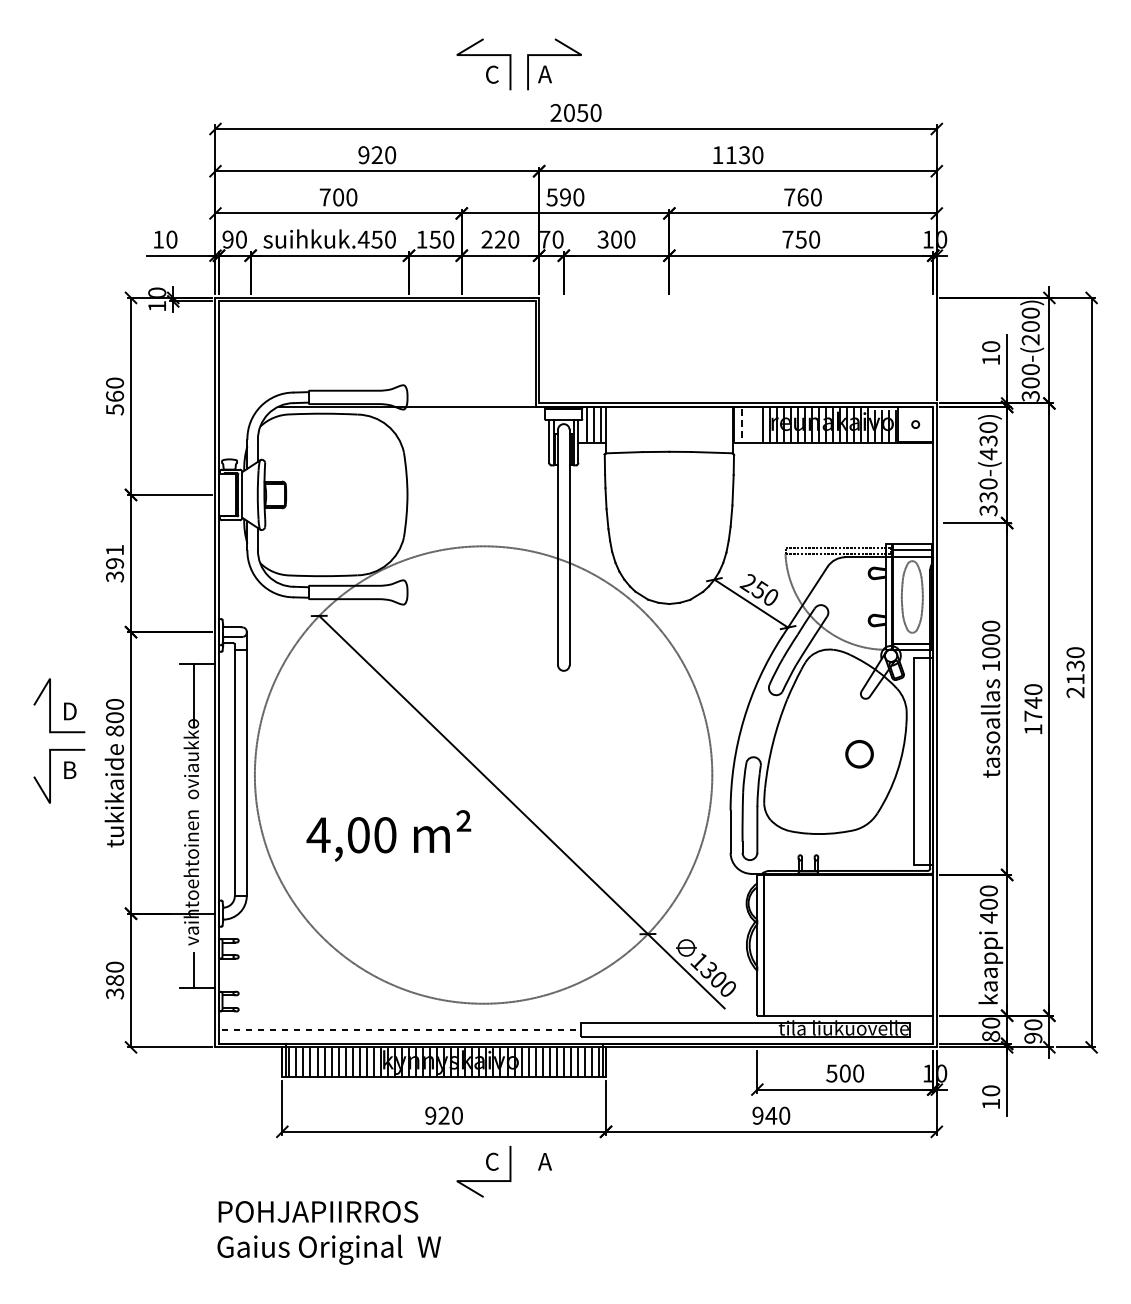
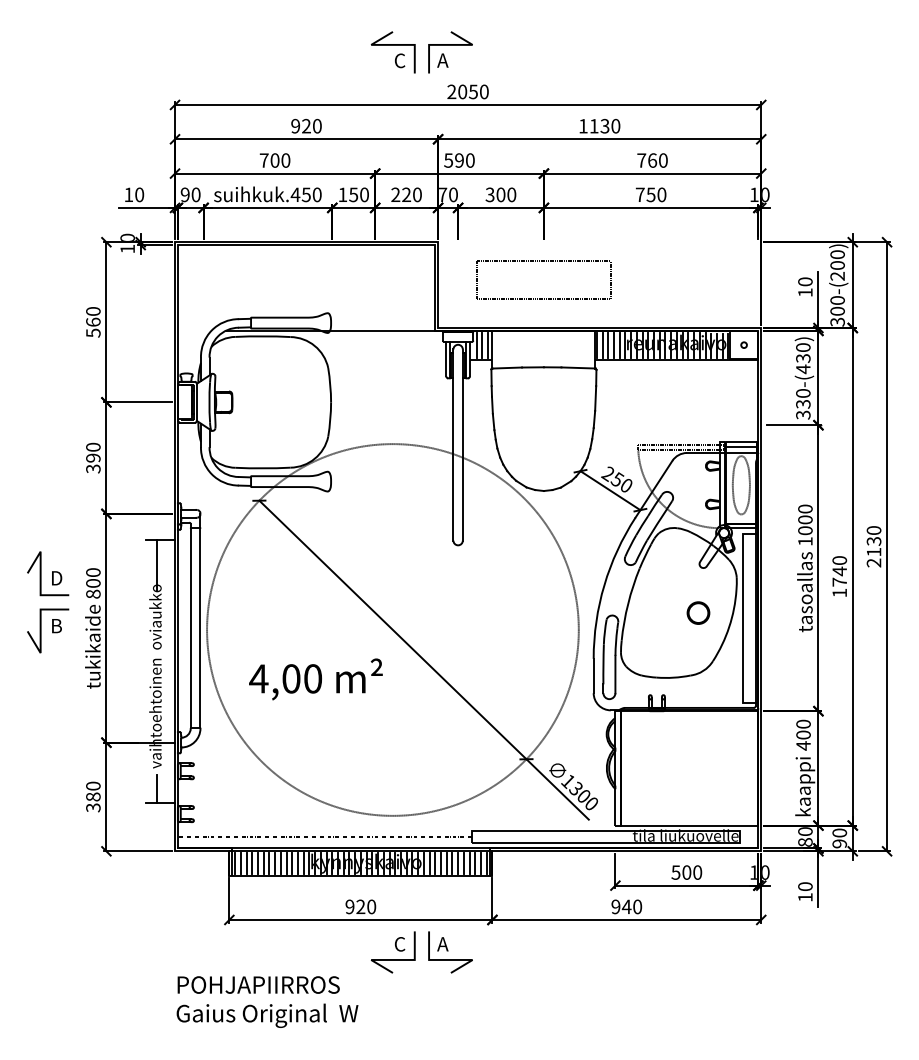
part: (669, 321) -> (544, 261), added
line: (741, 424) -> (602, 345), dashed -> solid
line: (748, 424) -> (608, 345), added
line: (755, 424) -> (613, 345), added
text: (115, 549) -> (93, 446), 391 -> 390
line: (554, 1180) -> (450, 959), added

